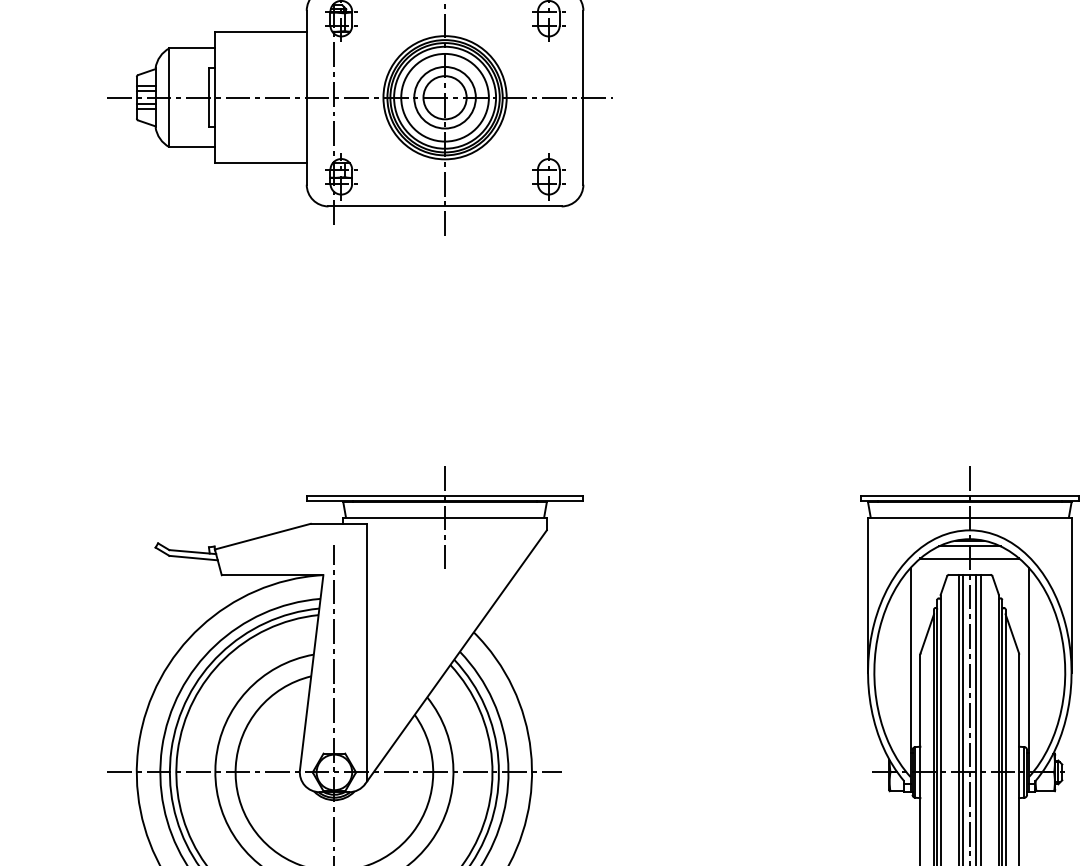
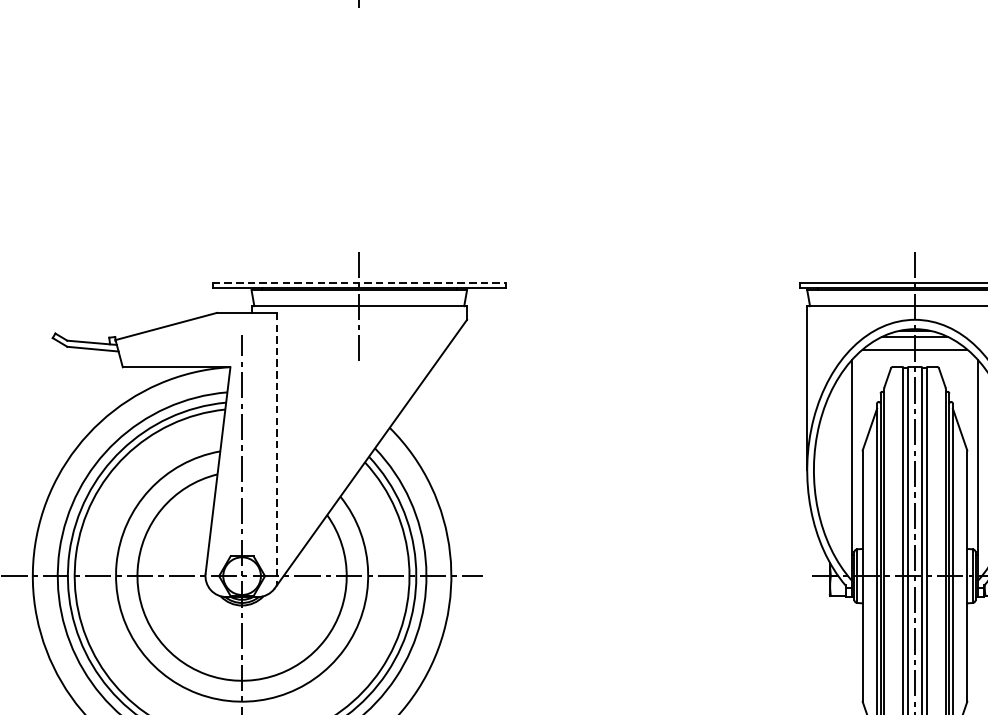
line: (445, 495) -> (359, 282), solid -> dashed
line: (367, 652) -> (277, 449), solid -> dashed

